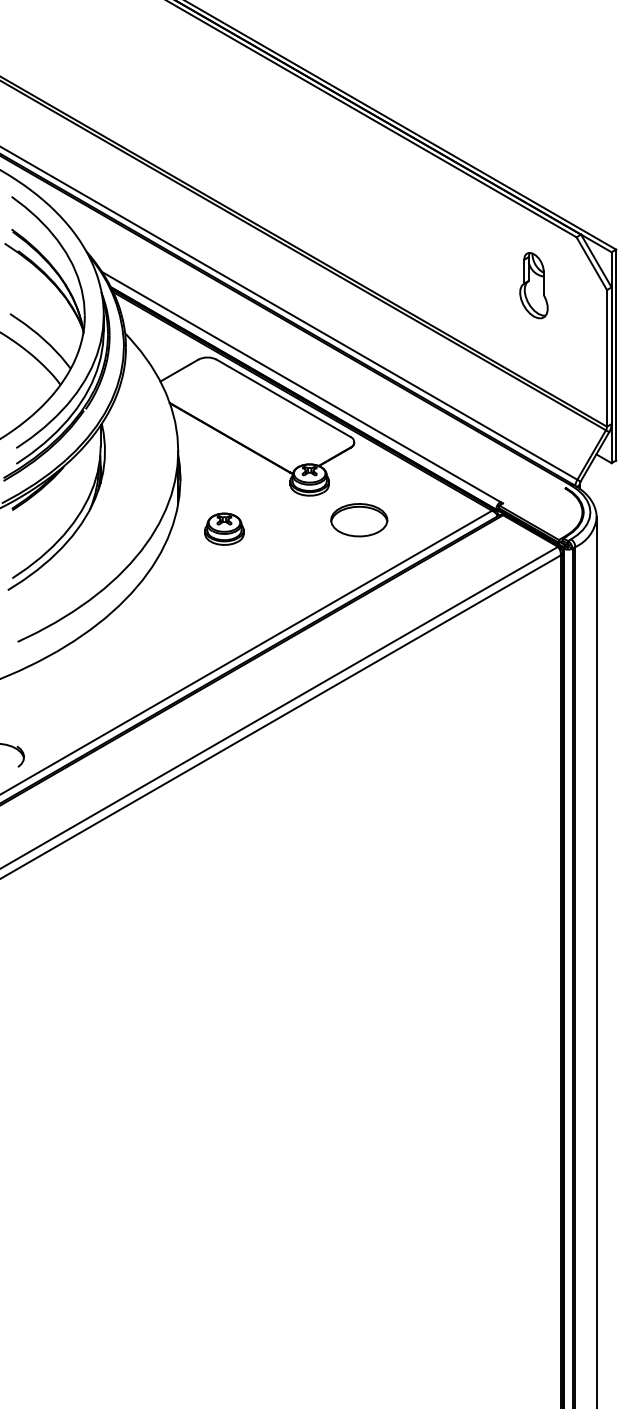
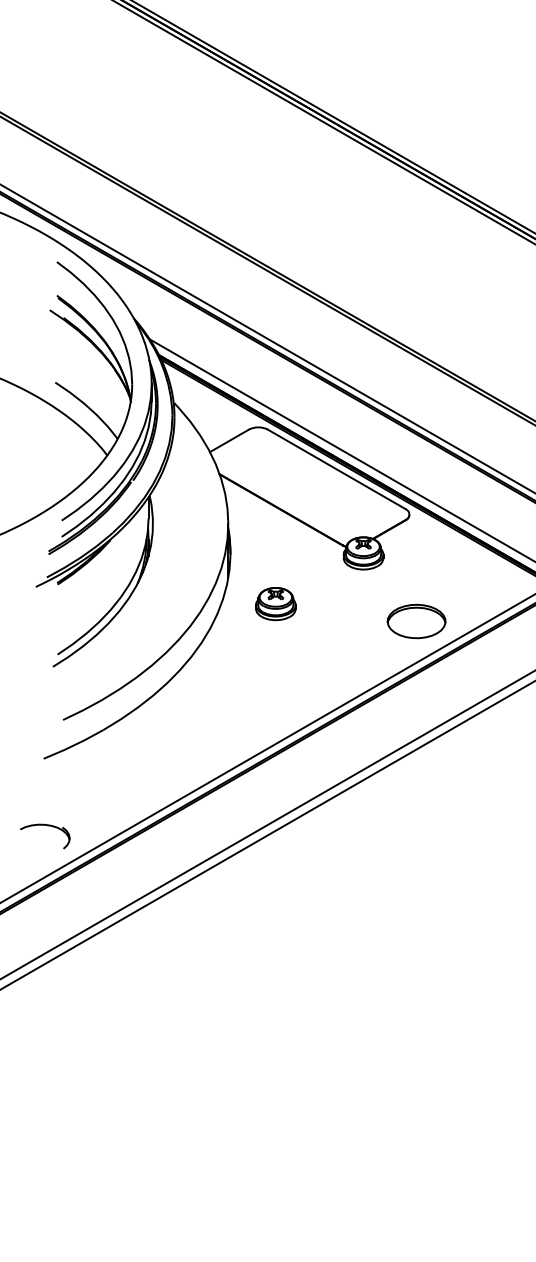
part: (359, 520) -> (416, 621), moved

